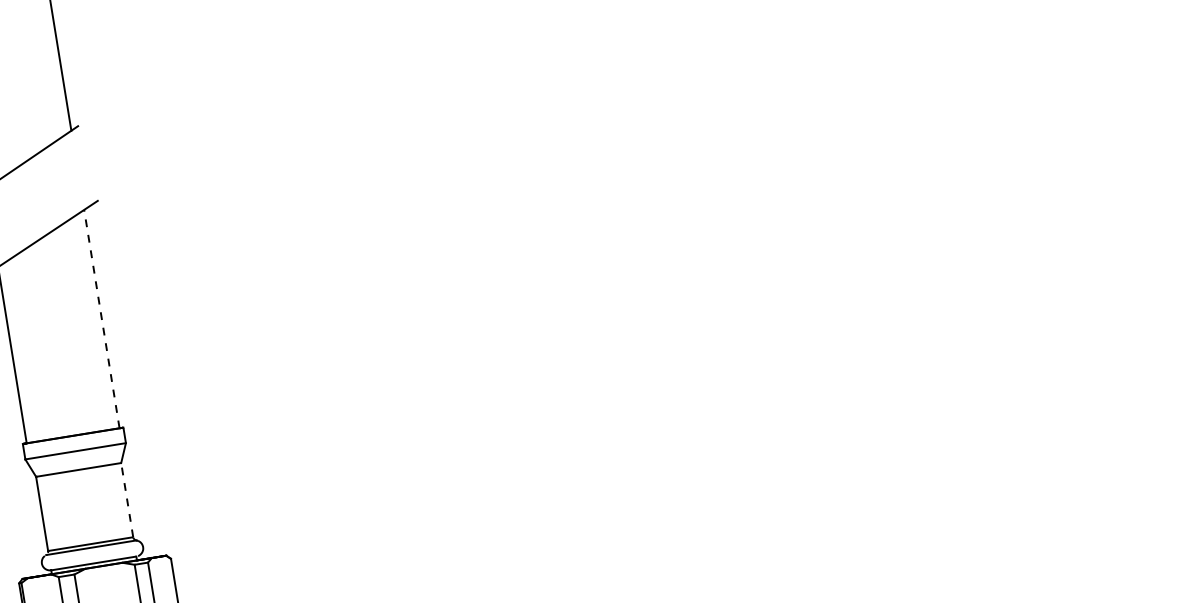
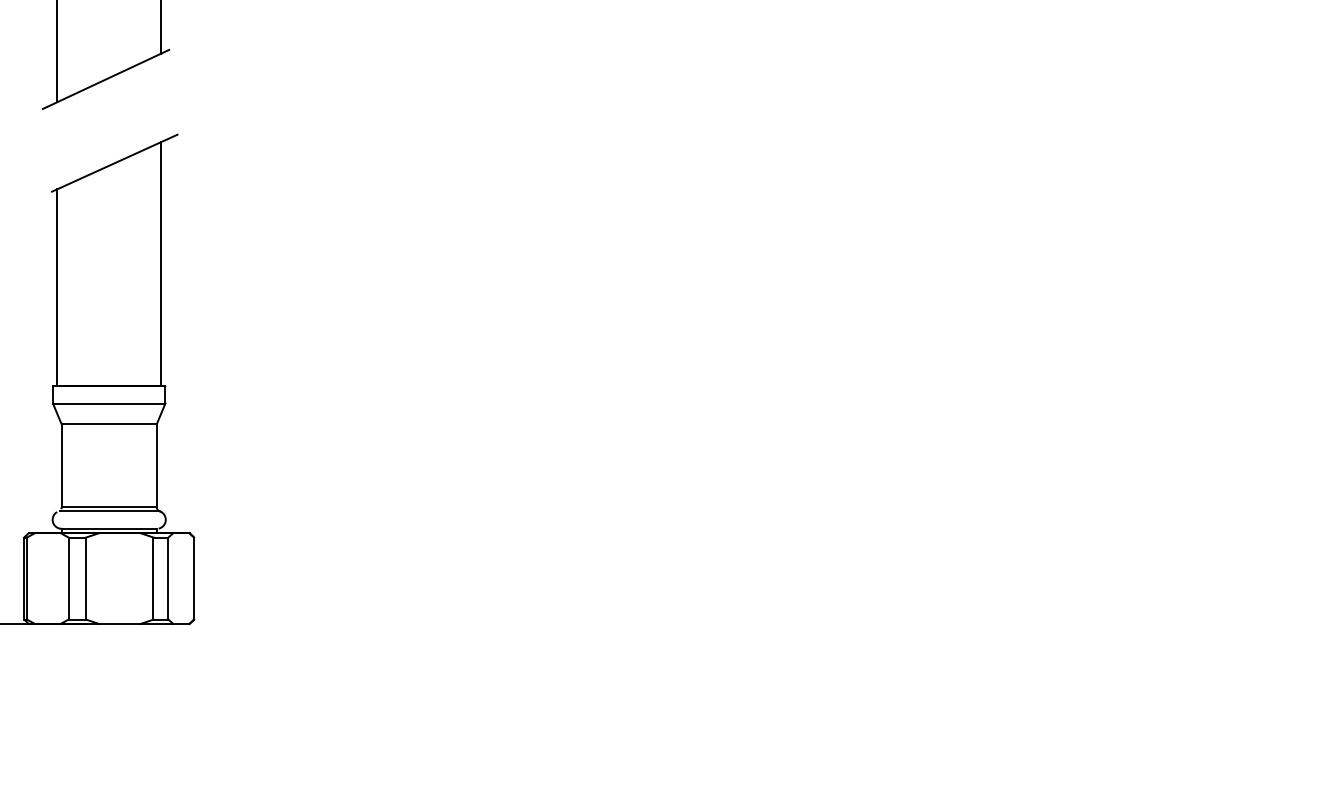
line: (102, 318) -> (161, 263), dashed -> solid
line: (126, 499) -> (156, 465), dashed -> solid

